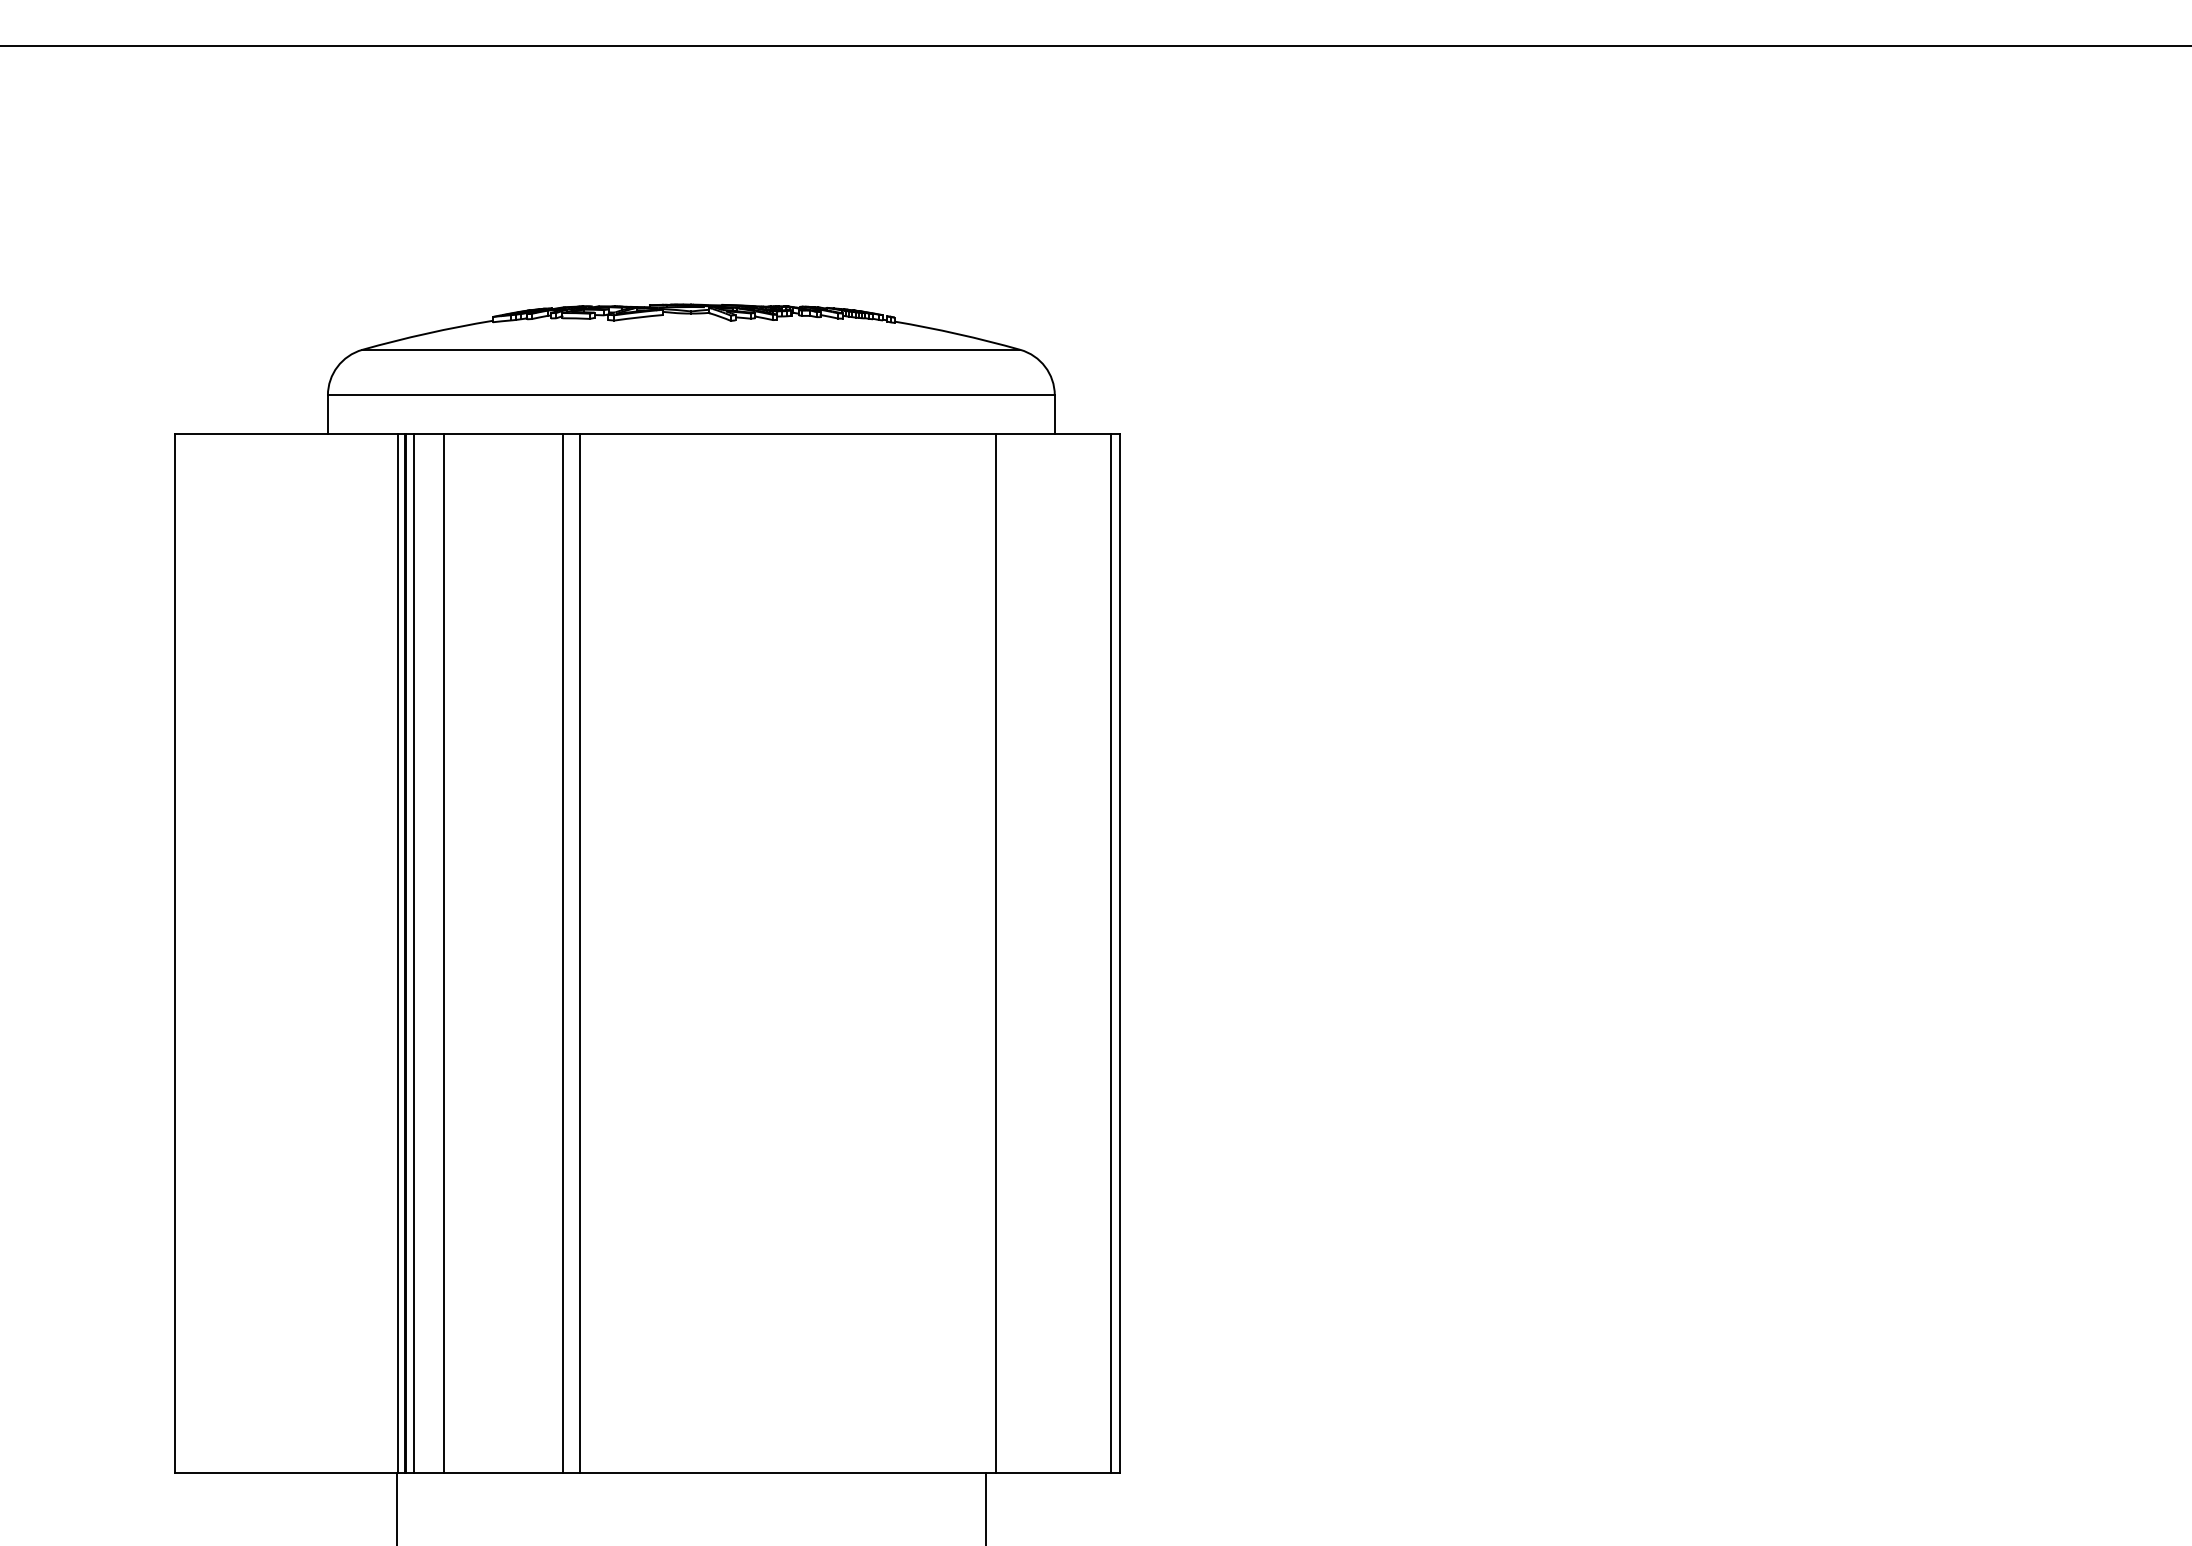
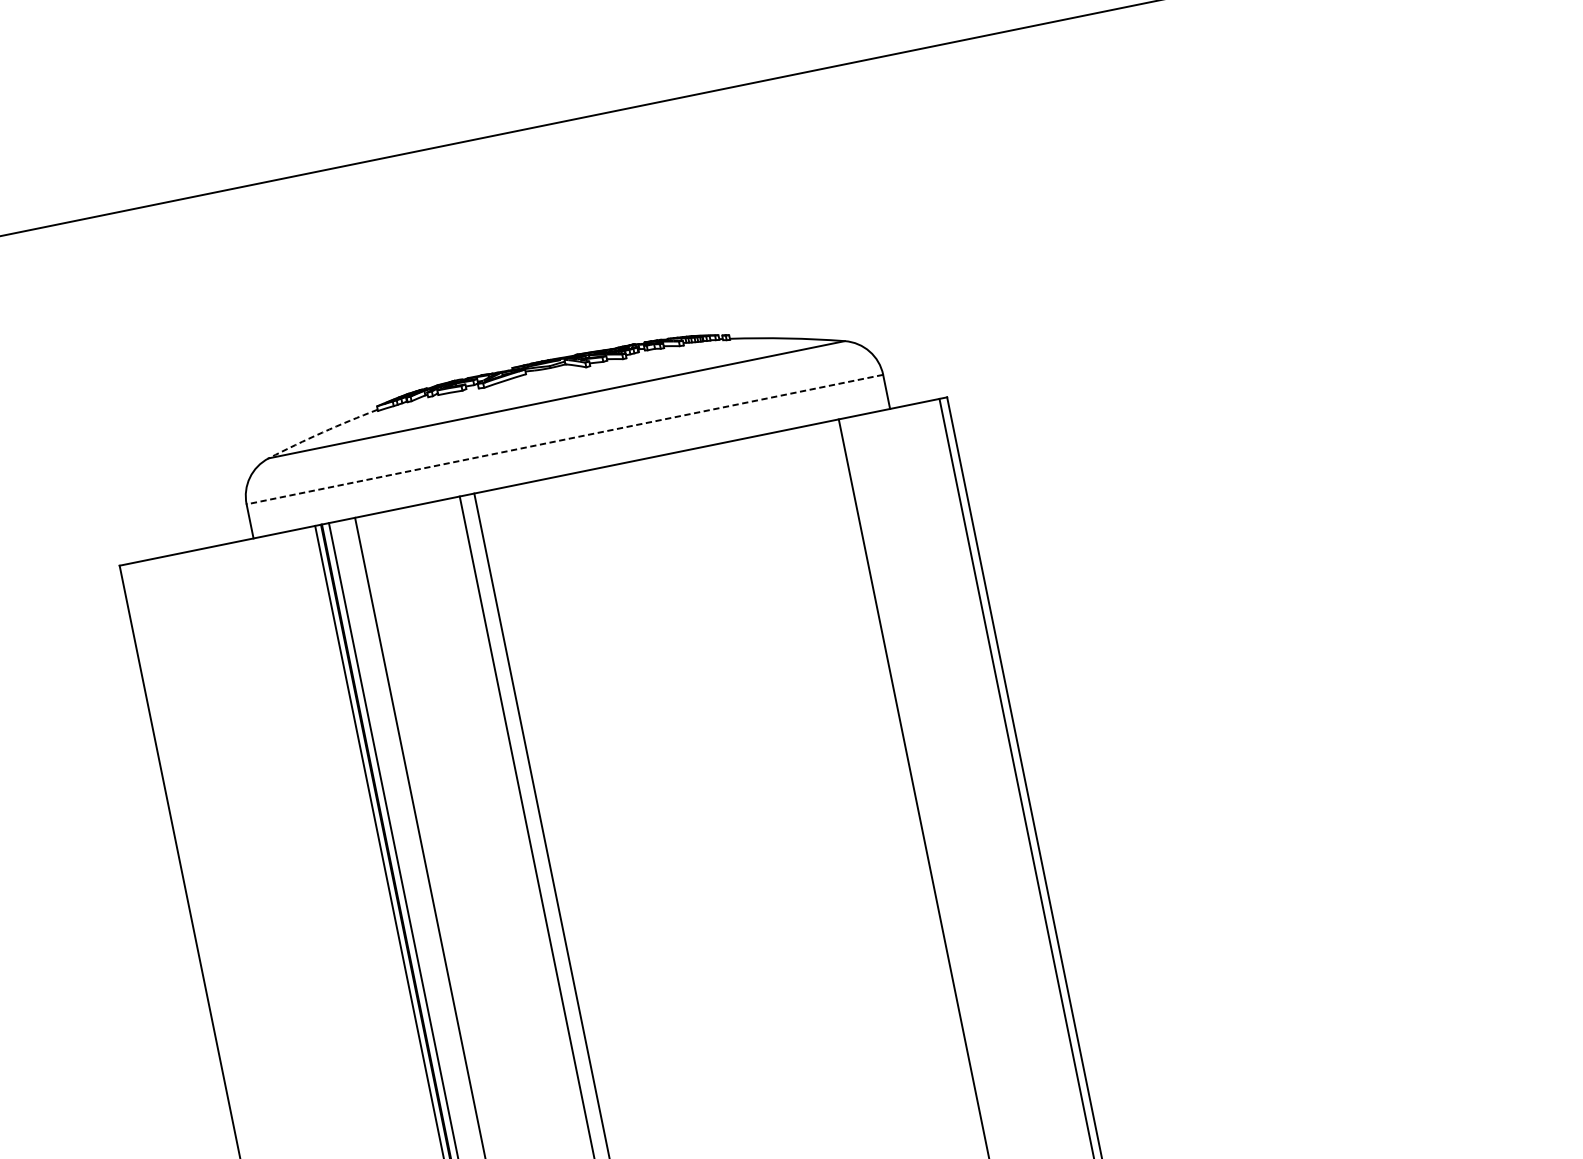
arc: (427, 333) -> (322, 432), solid -> dashed
line: (690, 395) -> (564, 439), solid -> dashed

